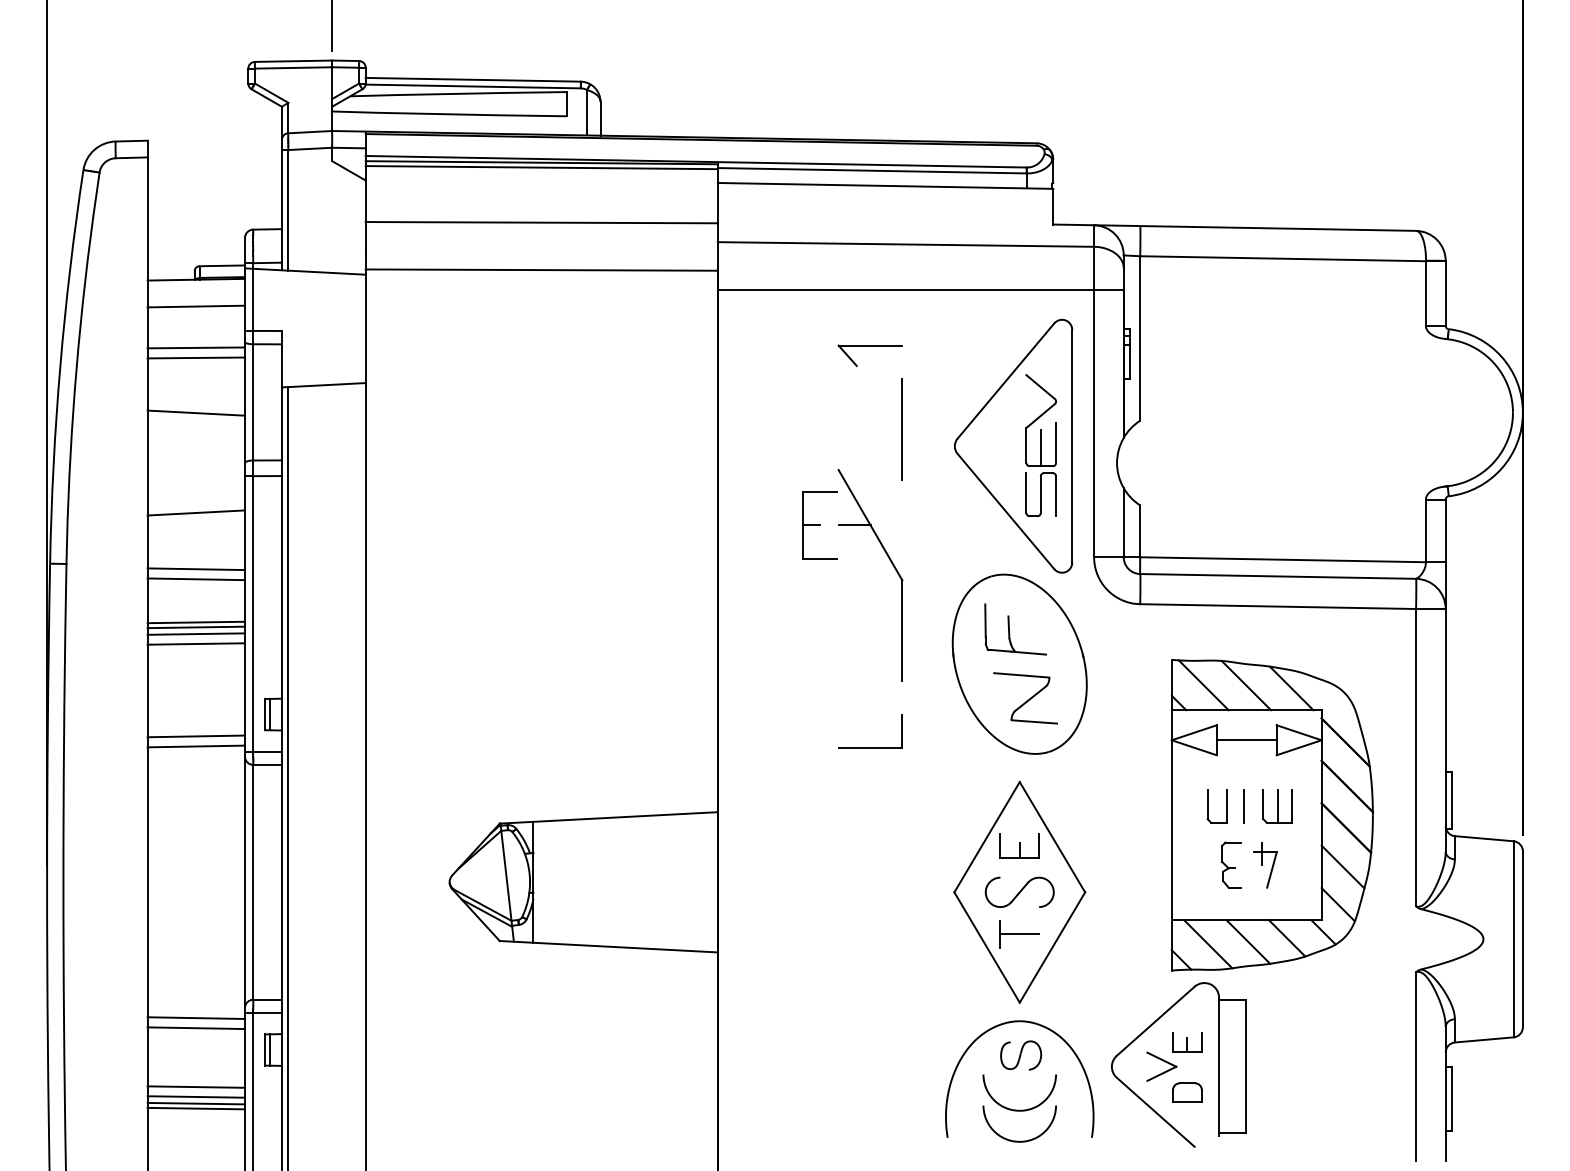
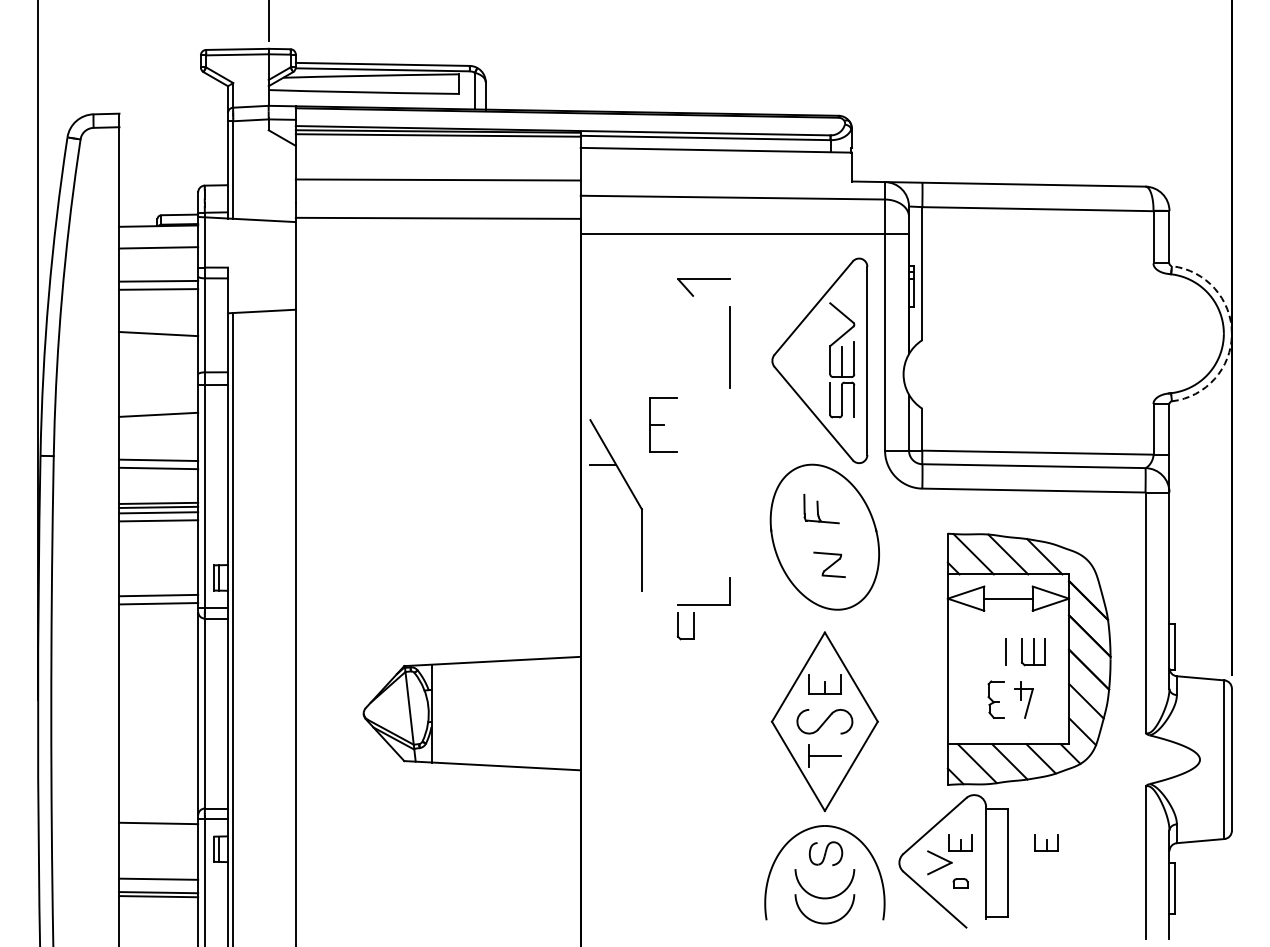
arc: (1522, 412) -> (1231, 333), solid -> dashed
part: (890, 563) -> (632, 495), moved
part: (1015, 628) -> (821, 508), size x0.7
part: (1025, 697) -> (829, 564), size x0.6
part: (1208, 806) -> (678, 626), moved
line: (195, 1028) -> (158, 831), removed
part: (1293, 1041) -> (1046, 842), added
part: (1187, 1092) -> (960, 883), size x0.6
line: (195, 1096) -> (158, 886), removed

